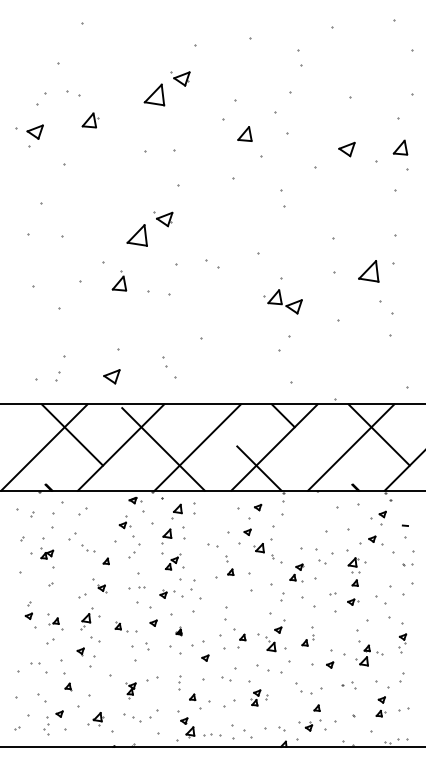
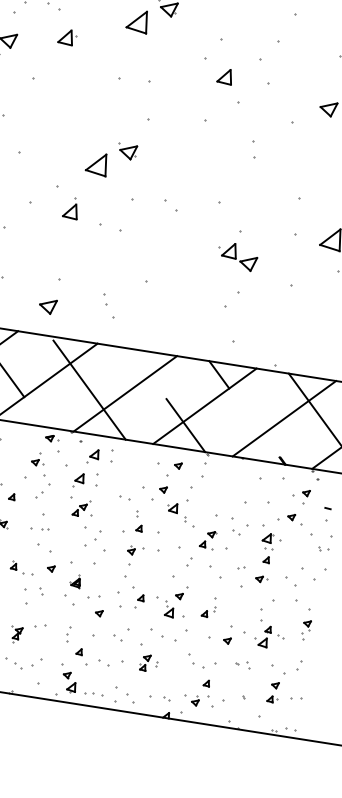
part: (167, 593) -> (135, 550), moved
part: (178, 631) -> (75, 581), size x1.67
part: (216, 704) -> (103, 663), size x0.62

